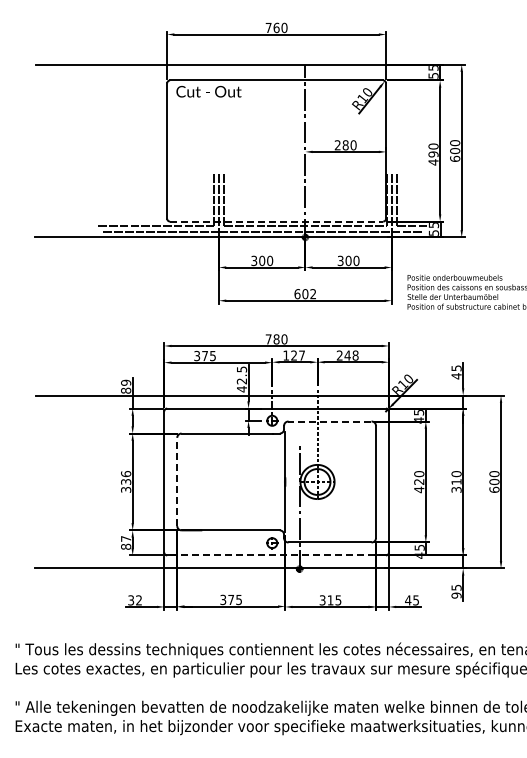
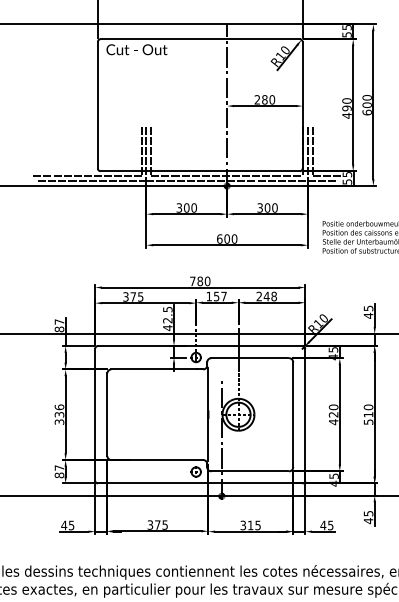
line: (276, 221) -> (200, 171), dashed -> solid
text: (313, 294) -> (234, 239), 602 -> 600
text: (293, 355) -> (216, 296), 127 -> 157
text: (126, 382) -> (59, 321), 89 -> 87
line: (329, 421) -> (249, 358), dashed -> solid
line: (177, 481) -> (107, 414), dashed -> solid
text: (455, 489) -> (367, 421), 310 -> 510
line: (276, 555) -> (200, 483), dashed -> solid
text: (456, 595) -> (368, 520), 95 -> 45
text: (134, 600) -> (67, 525), 32 -> 45

